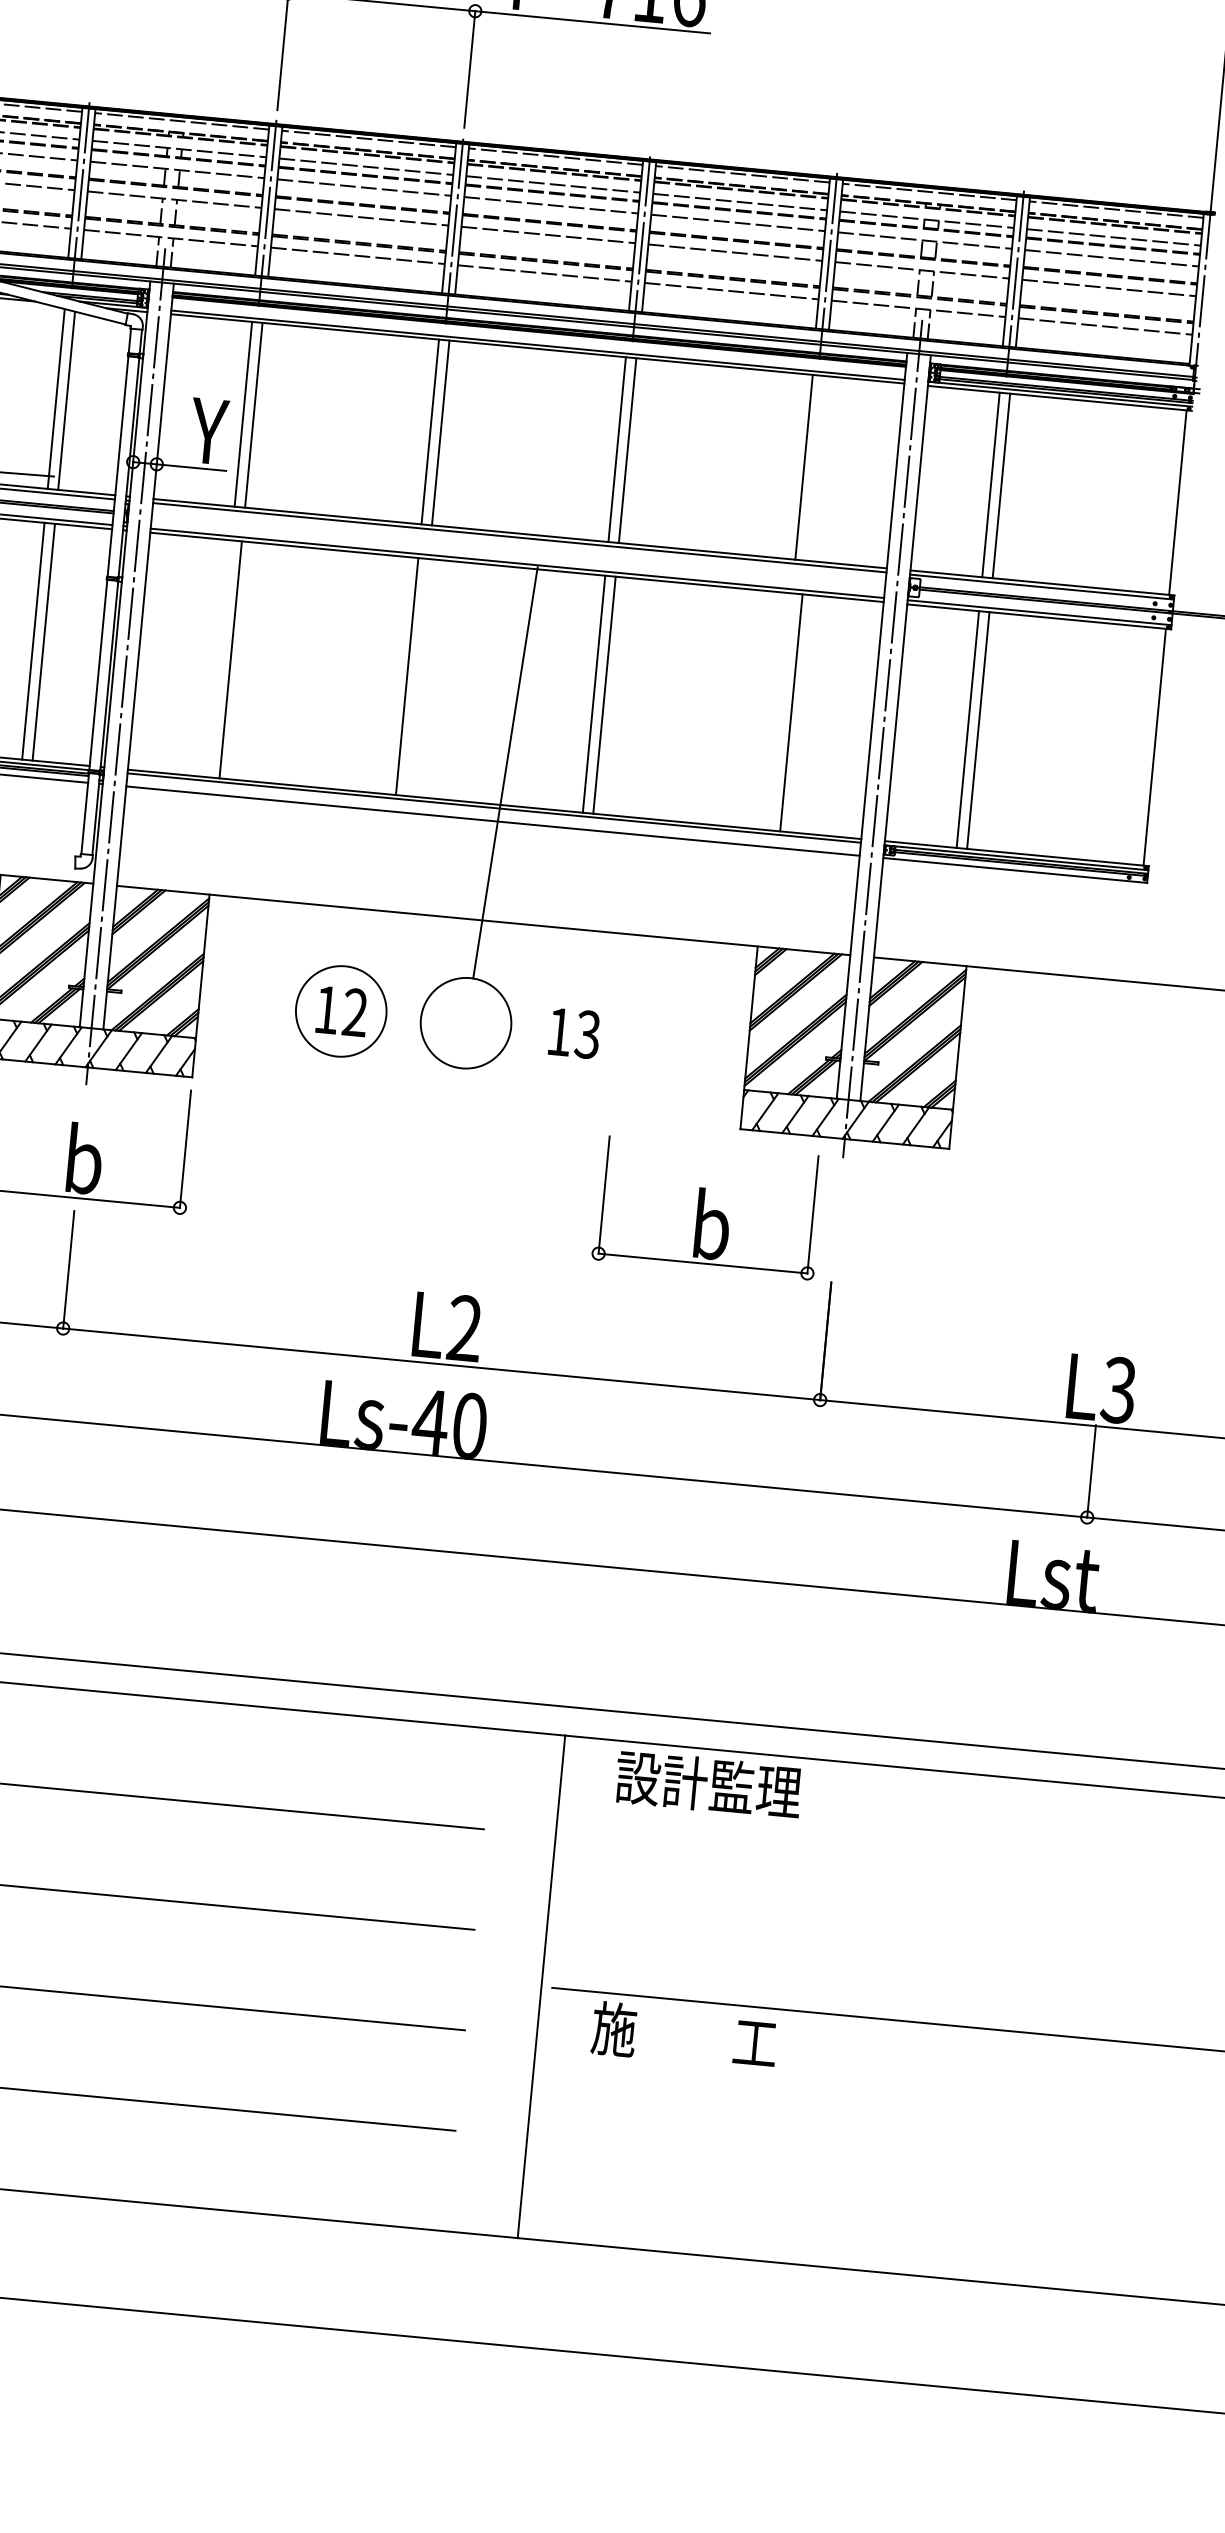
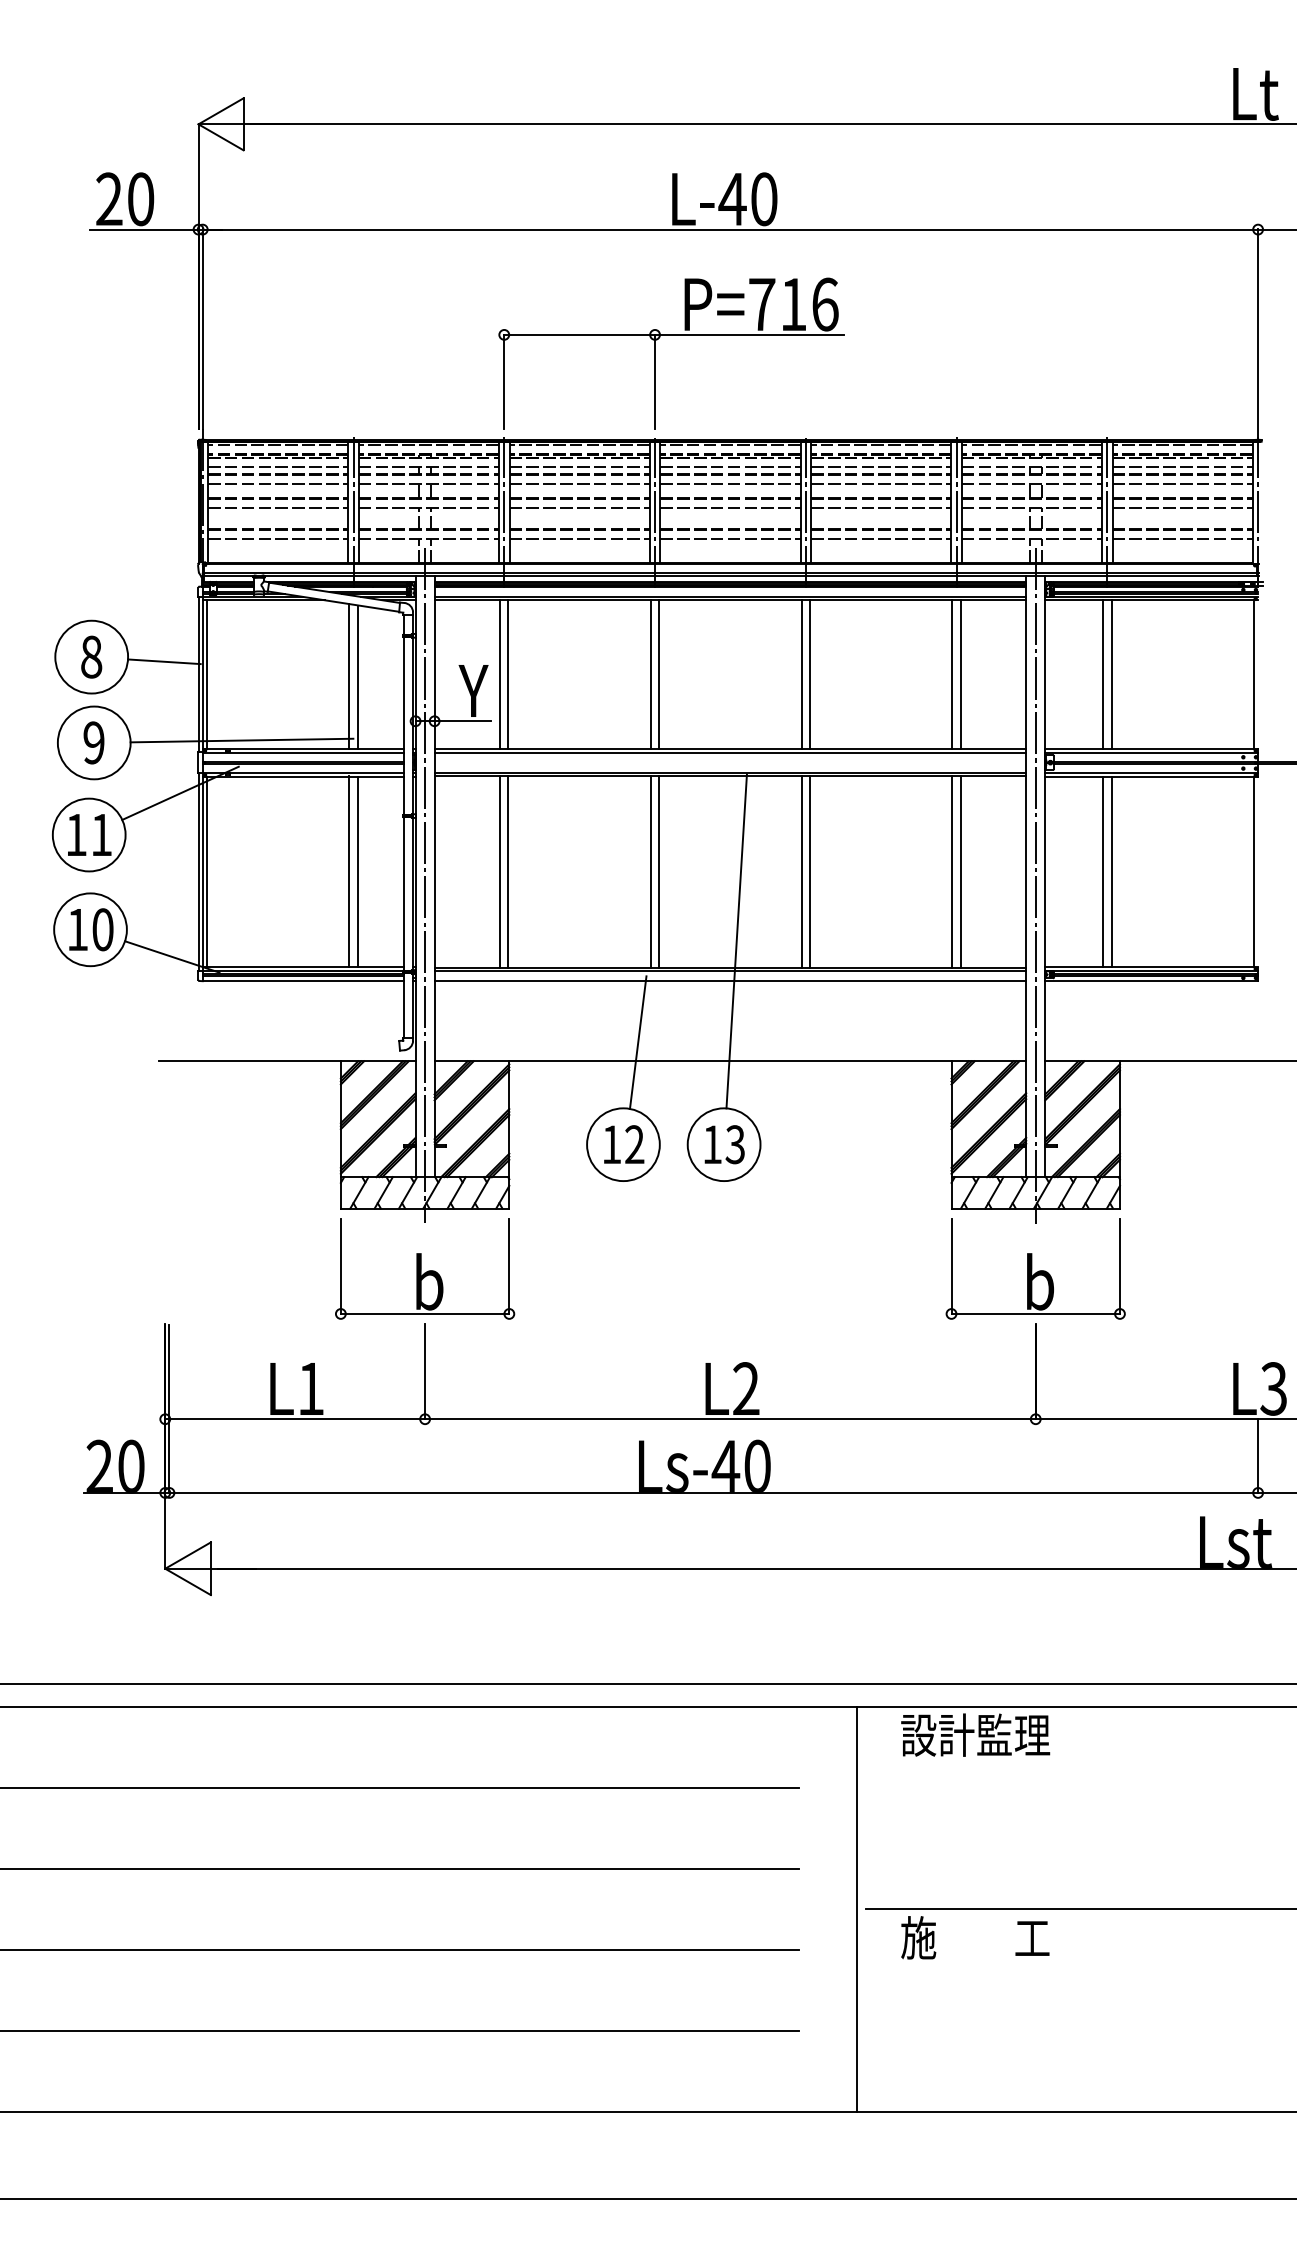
line: (814, 468) -> (960, 674), added
line: (220, 658) -> (500, 871), added
line: (417, 676) -> (659, 871), added
line: (781, 711) -> (952, 871), added
line: (370, 886) -> (637, 1042), added
text: (574, 1033) -> (724, 1144), moved
part: (708, 1207) -> (1035, 1268), moved

